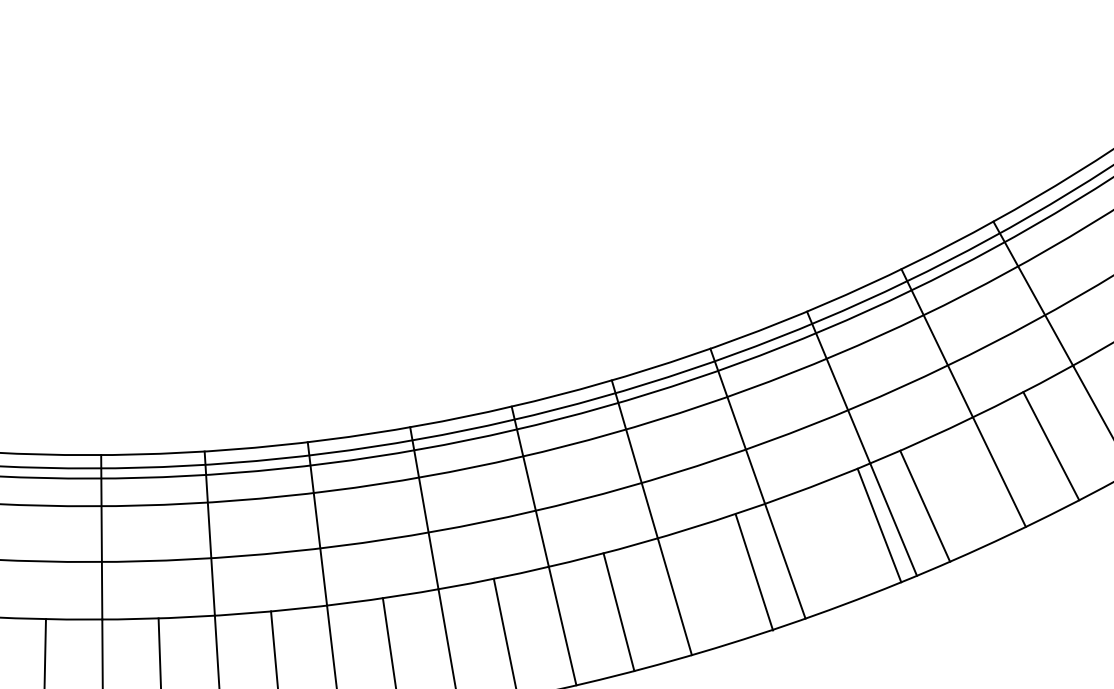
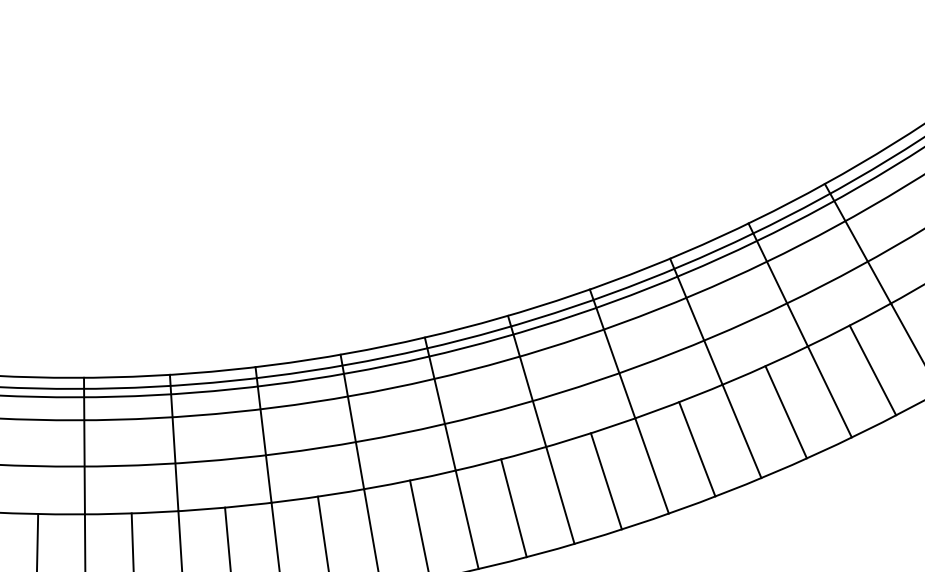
line: (924, 506) -> (785, 412), moved
line: (879, 525) -> (697, 449), moved
line: (753, 572) -> (605, 481), moved

